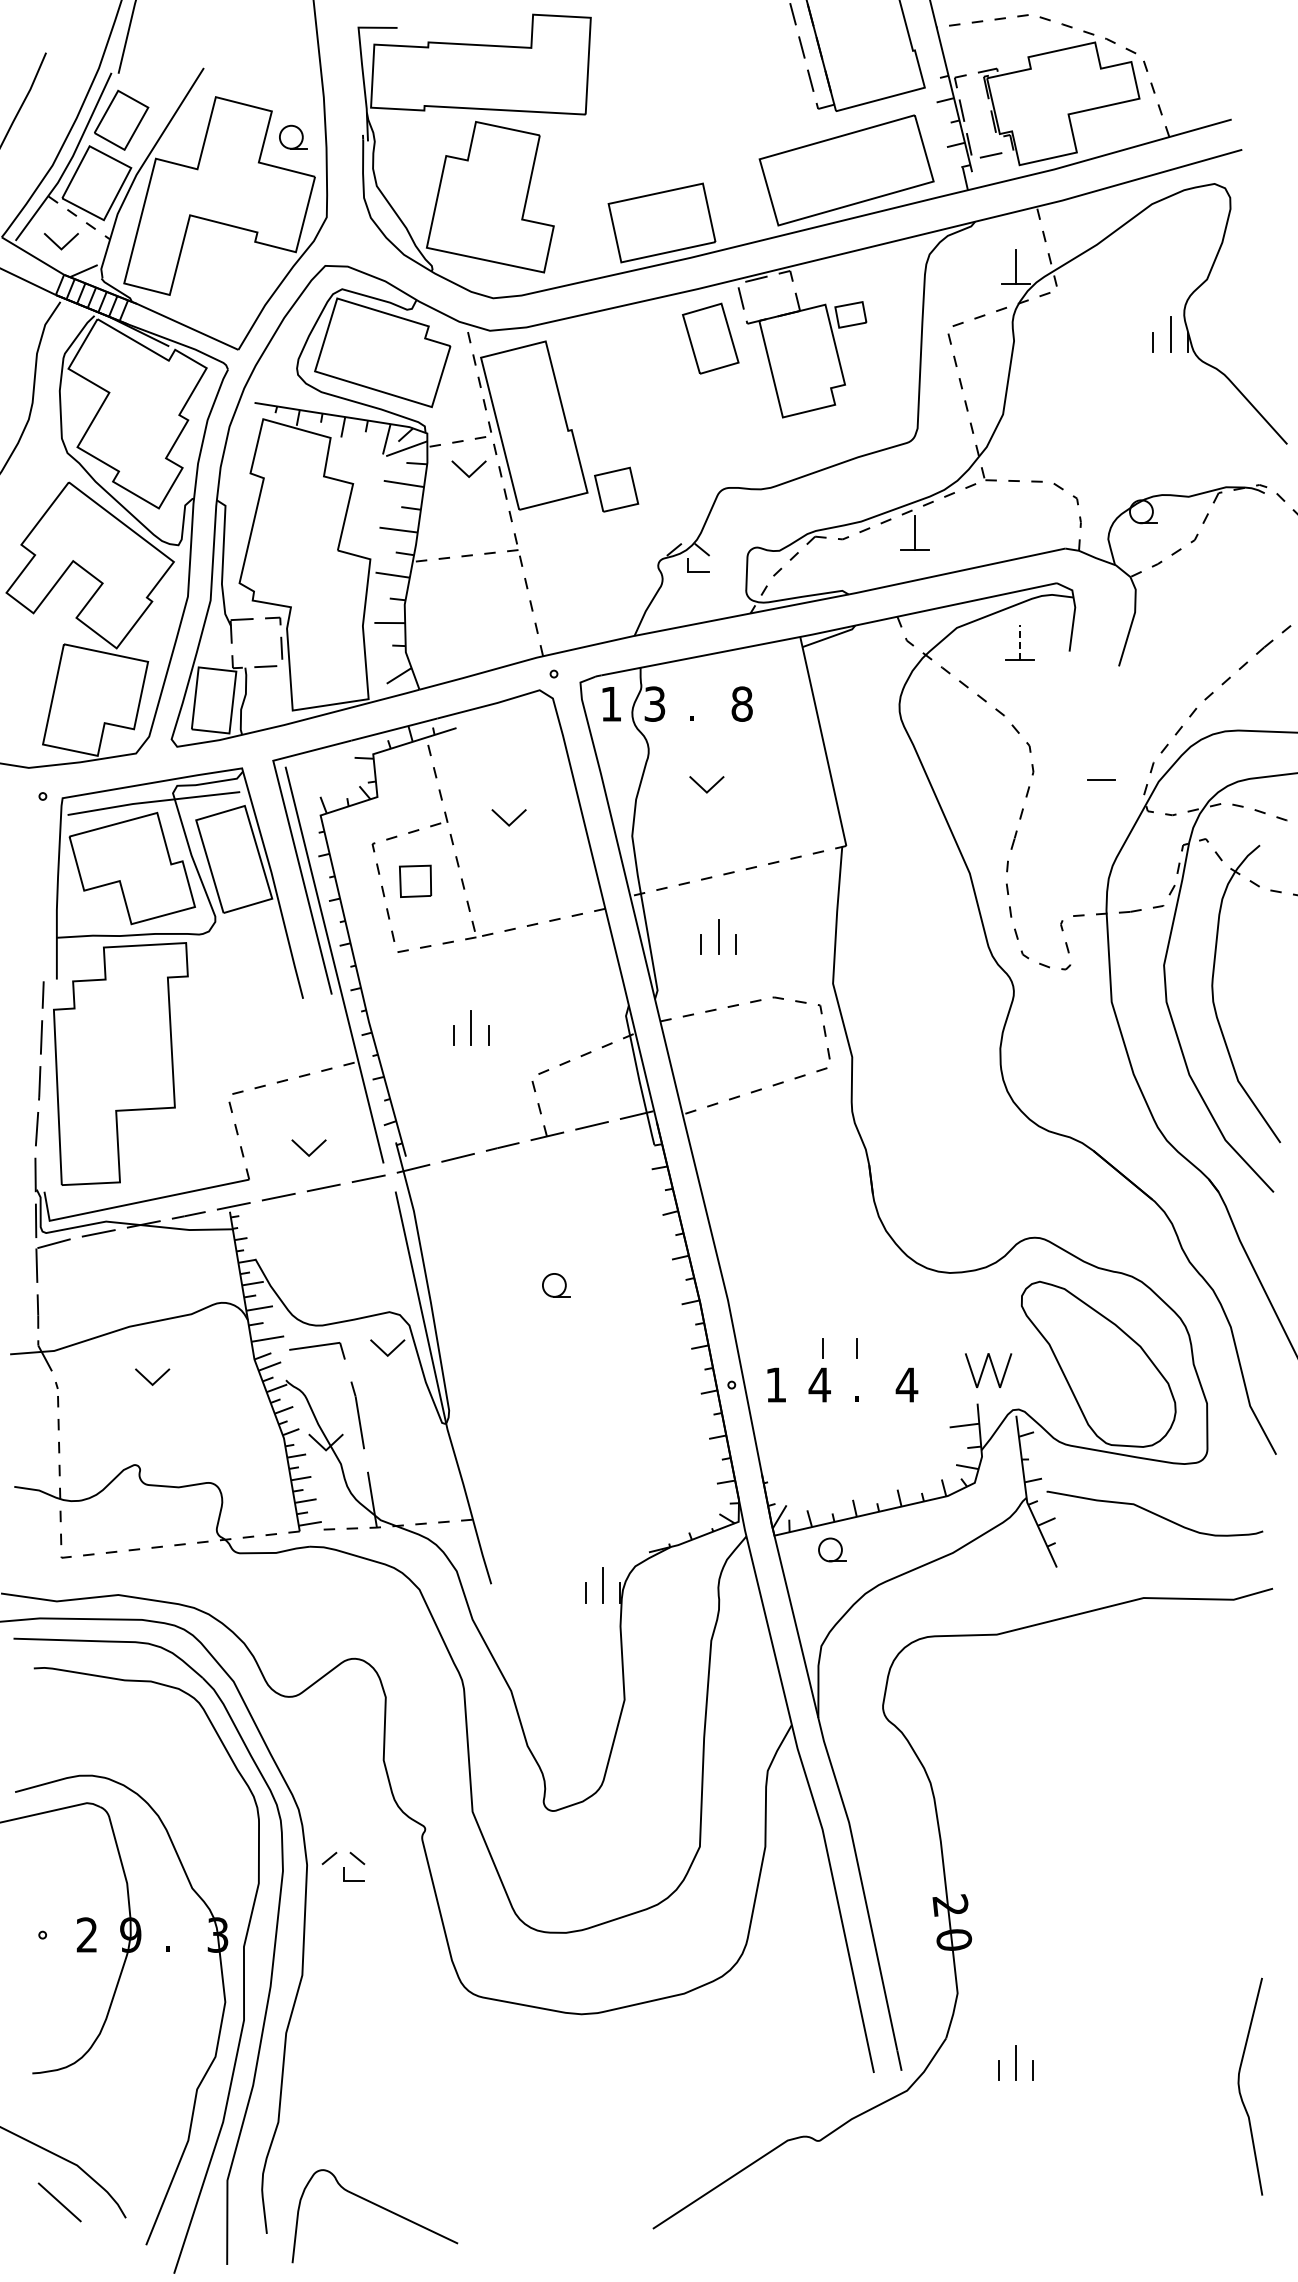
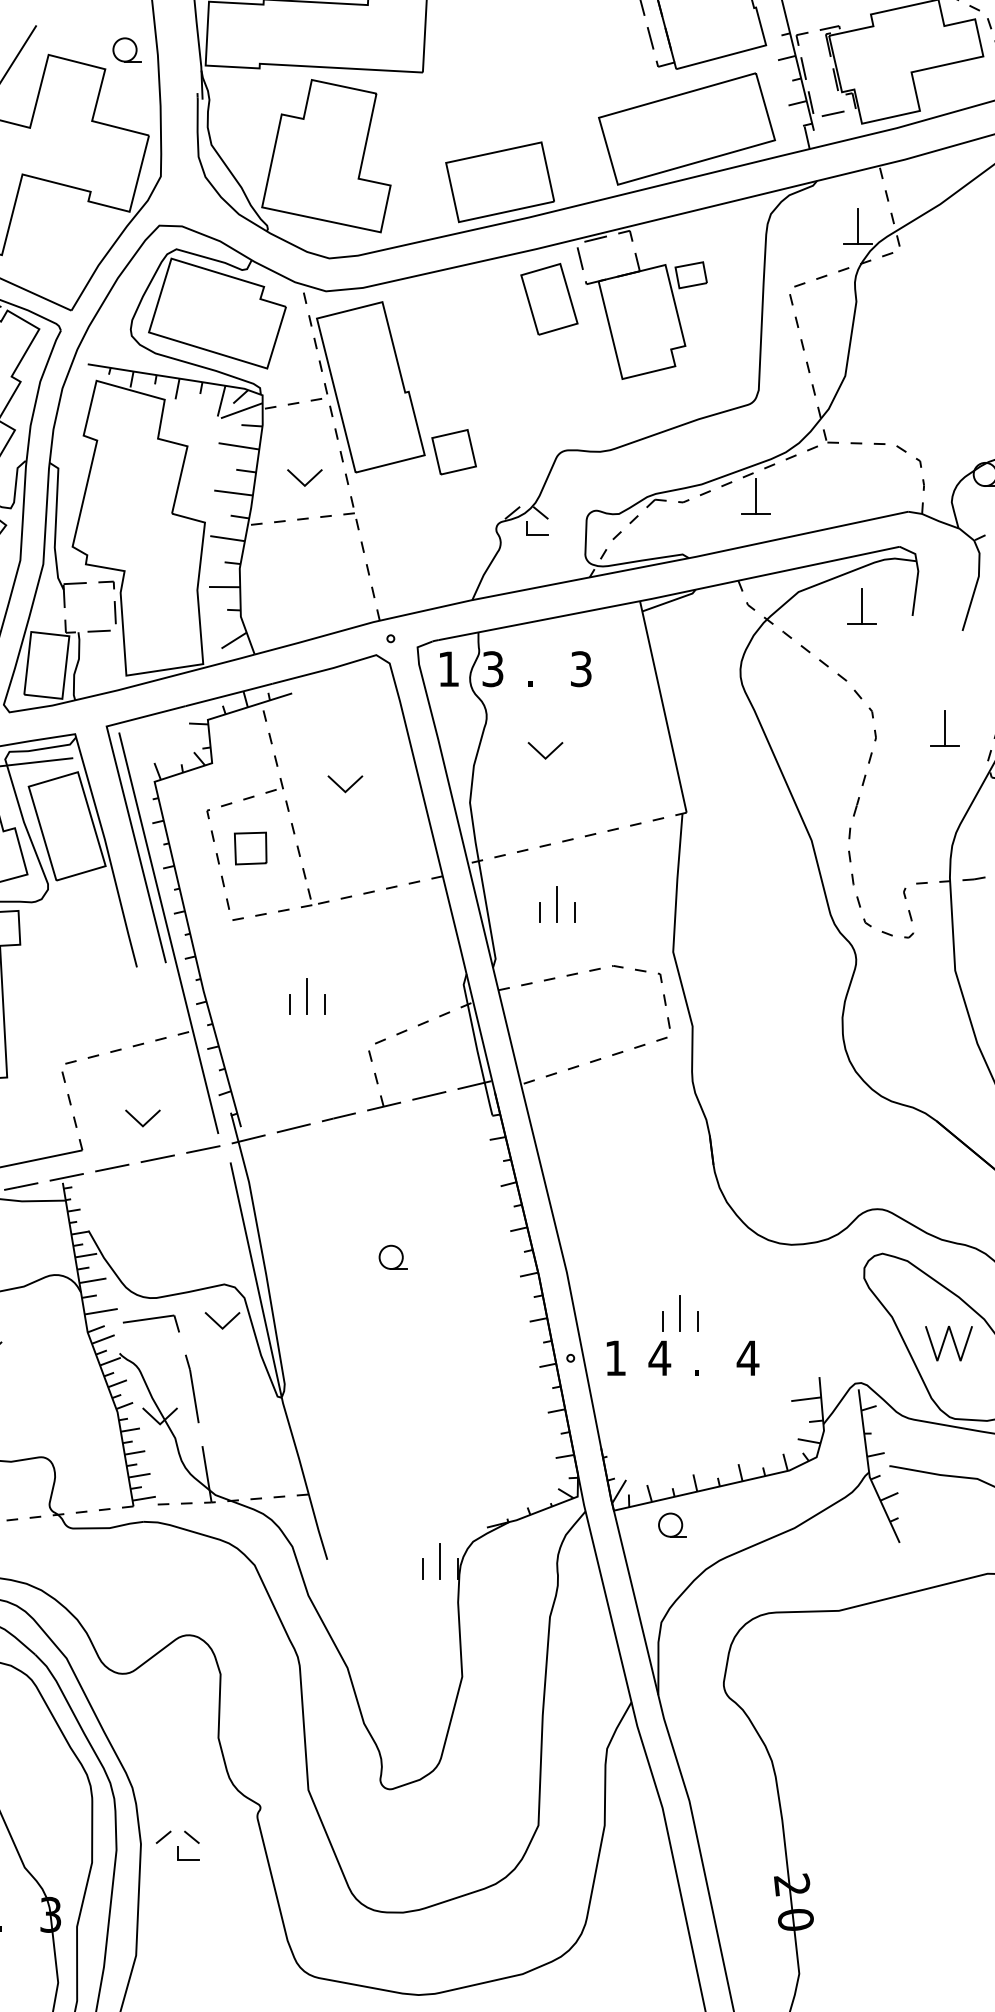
part: (293, 136) -> (127, 49), moved
line: (464, 471) -> (300, 480), moved
line: (1019, 641) -> (861, 605), dashed -> solid
text: (741, 703) -> (580, 668), 8 -> 3
line: (1101, 762) -> (944, 728), added
line: (839, 1341) -> (679, 1314), added
line: (984, 1369) -> (944, 1342), moved

